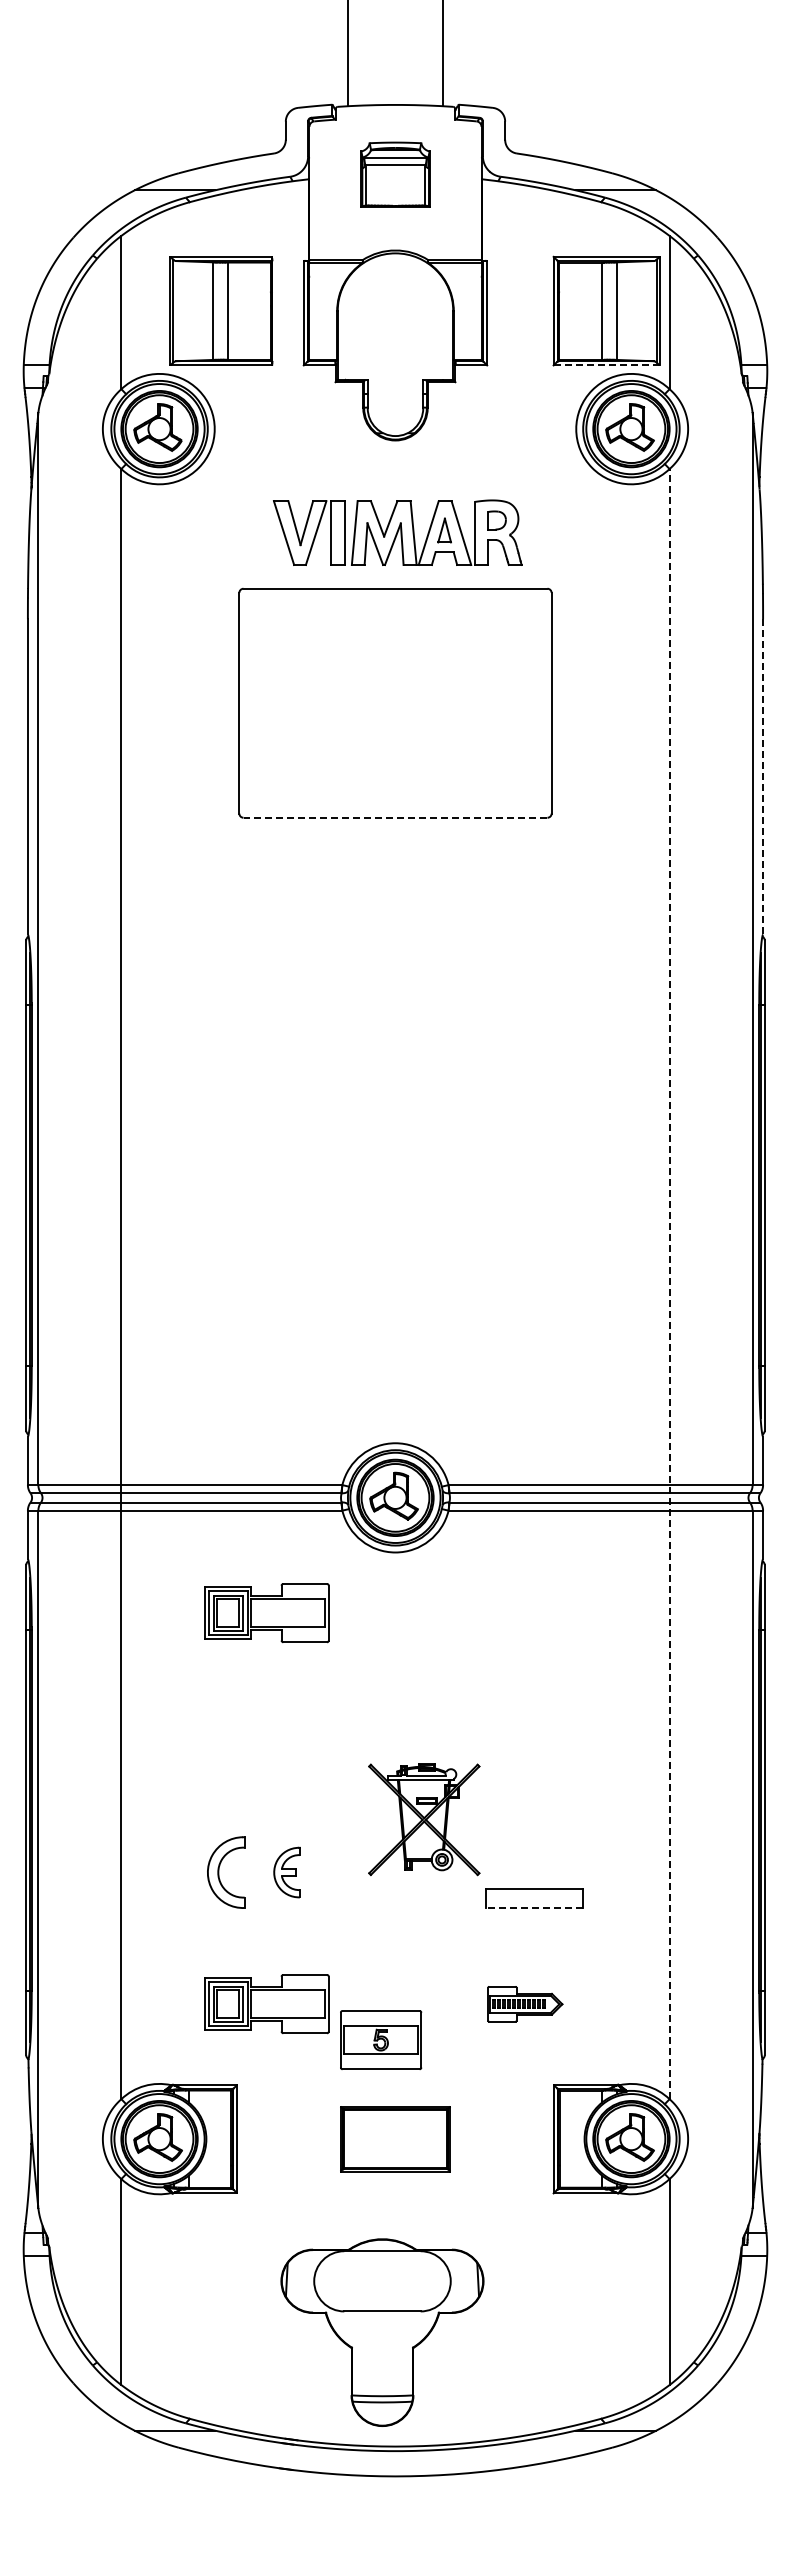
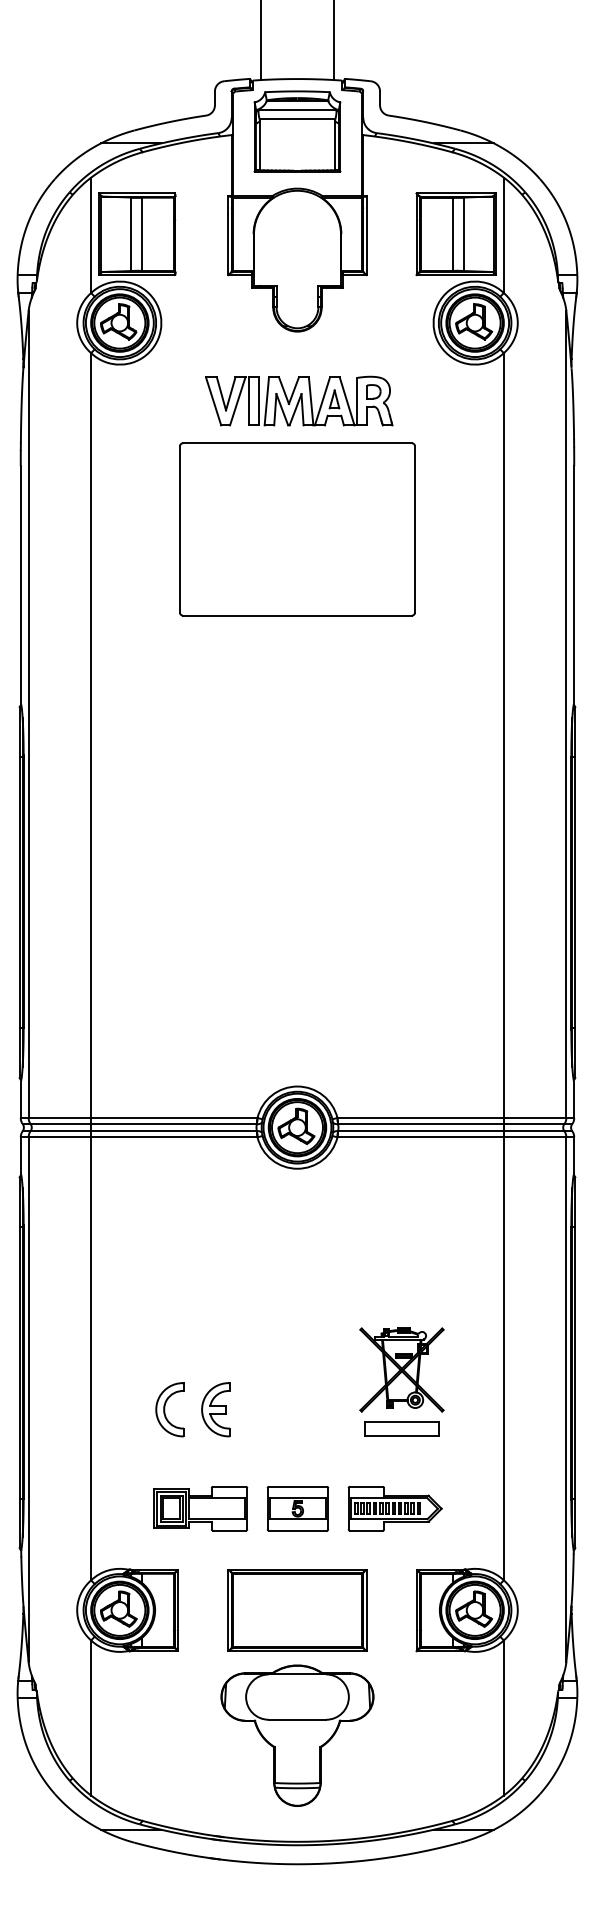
part: (395, 174) -> (297, 131), size x1.67
part: (221, 310) -> (137, 233), moved
line: (606, 365) -> (456, 275), dashed -> solid
line: (763, 776) -> (574, 584), dashed -> solid
line: (395, 817) -> (297, 615), dashed -> solid
line: (669, 1283) -> (503, 966), dashed -> solid
part: (266, 1613) -> (200, 1214), removed
part: (424, 1819) -> (402, 1369), moved
part: (286, 1872) -> (215, 1409), size x1.43
line: (534, 1907) -> (402, 1436), dashed -> solid
part: (525, 2004) -> (395, 1509), size x1.67
part: (381, 2039) -> (298, 1508), moved
part: (395, 2138) -> (297, 1609), size x1.67
part: (382, 2332) -> (297, 1735), moved

